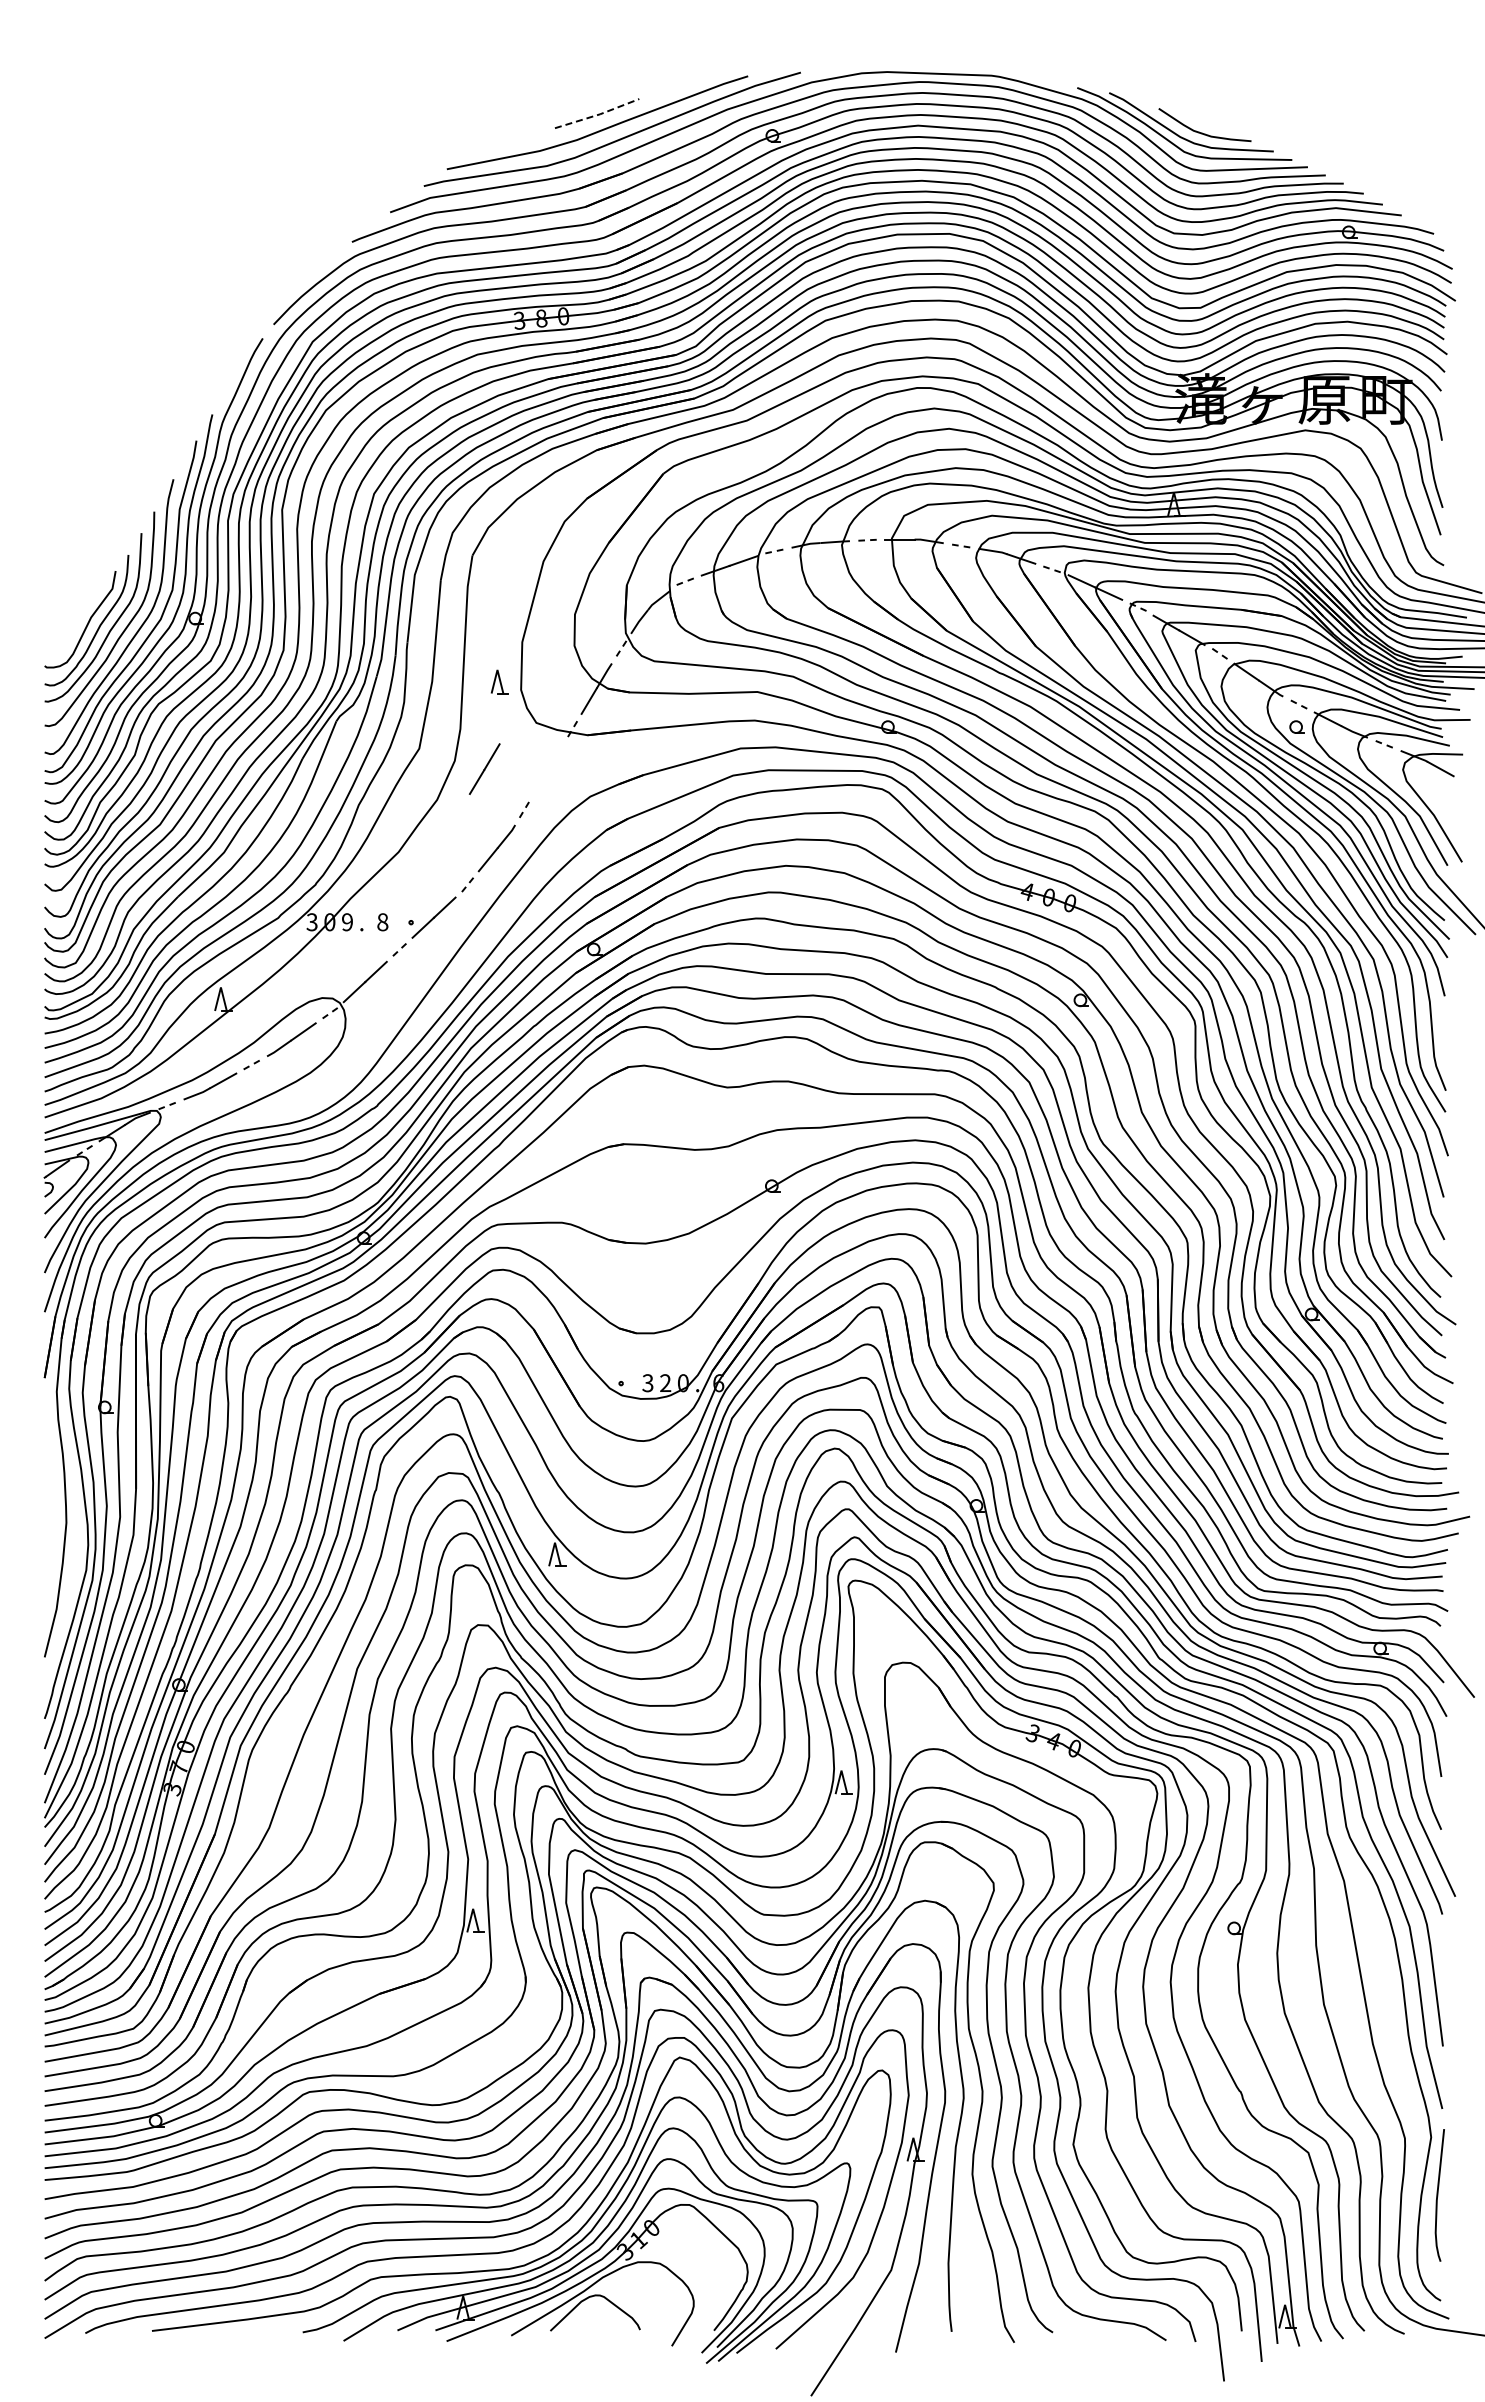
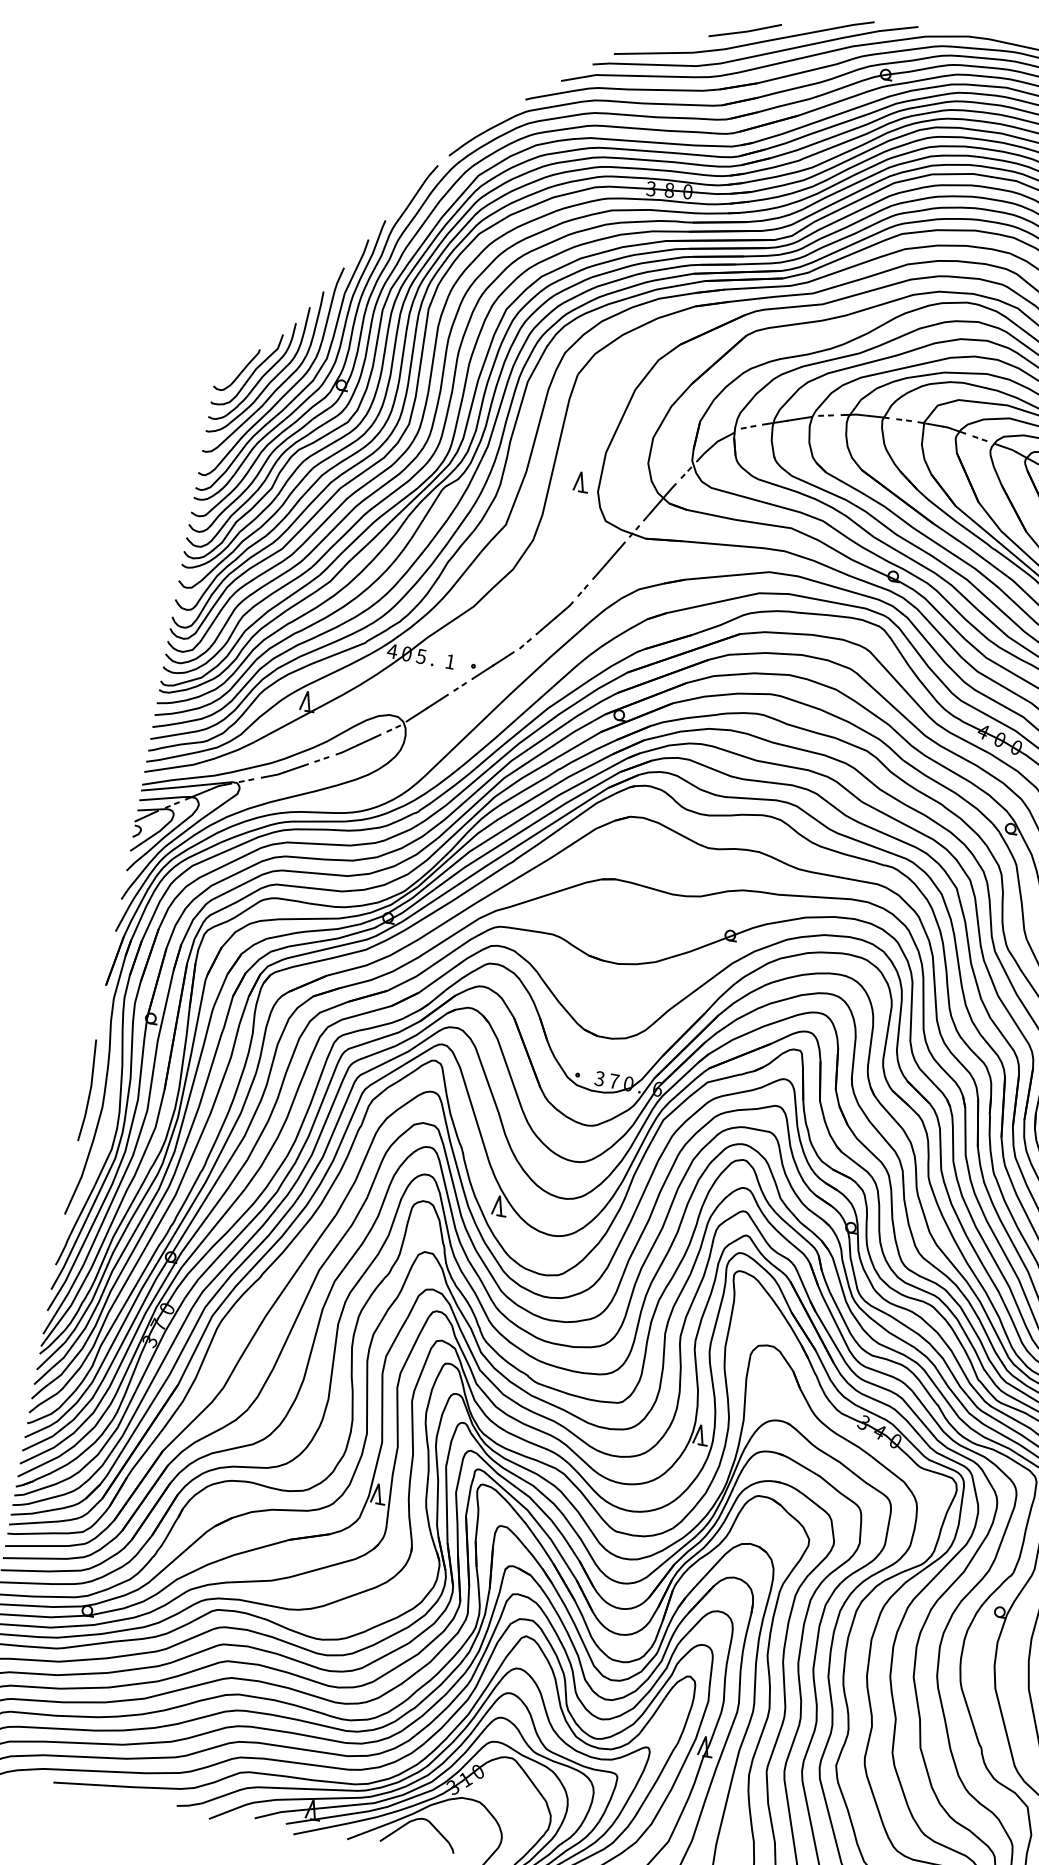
line: (598, 114) -> (746, 31), dashed -> solid
curve: (73, 624) -> (240, 372), added
line: (484, 768) -> (608, 560), moved
text: (312, 922) -> (392, 651), 3 -> 4
text: (346, 922) -> (420, 656), 9 -> 5
text: (382, 922) -> (450, 661), 8 -> 1
text: (665, 1382) -> (614, 1080), 2 -> 7
line: (47, 1505) -> (89, 1090), added

